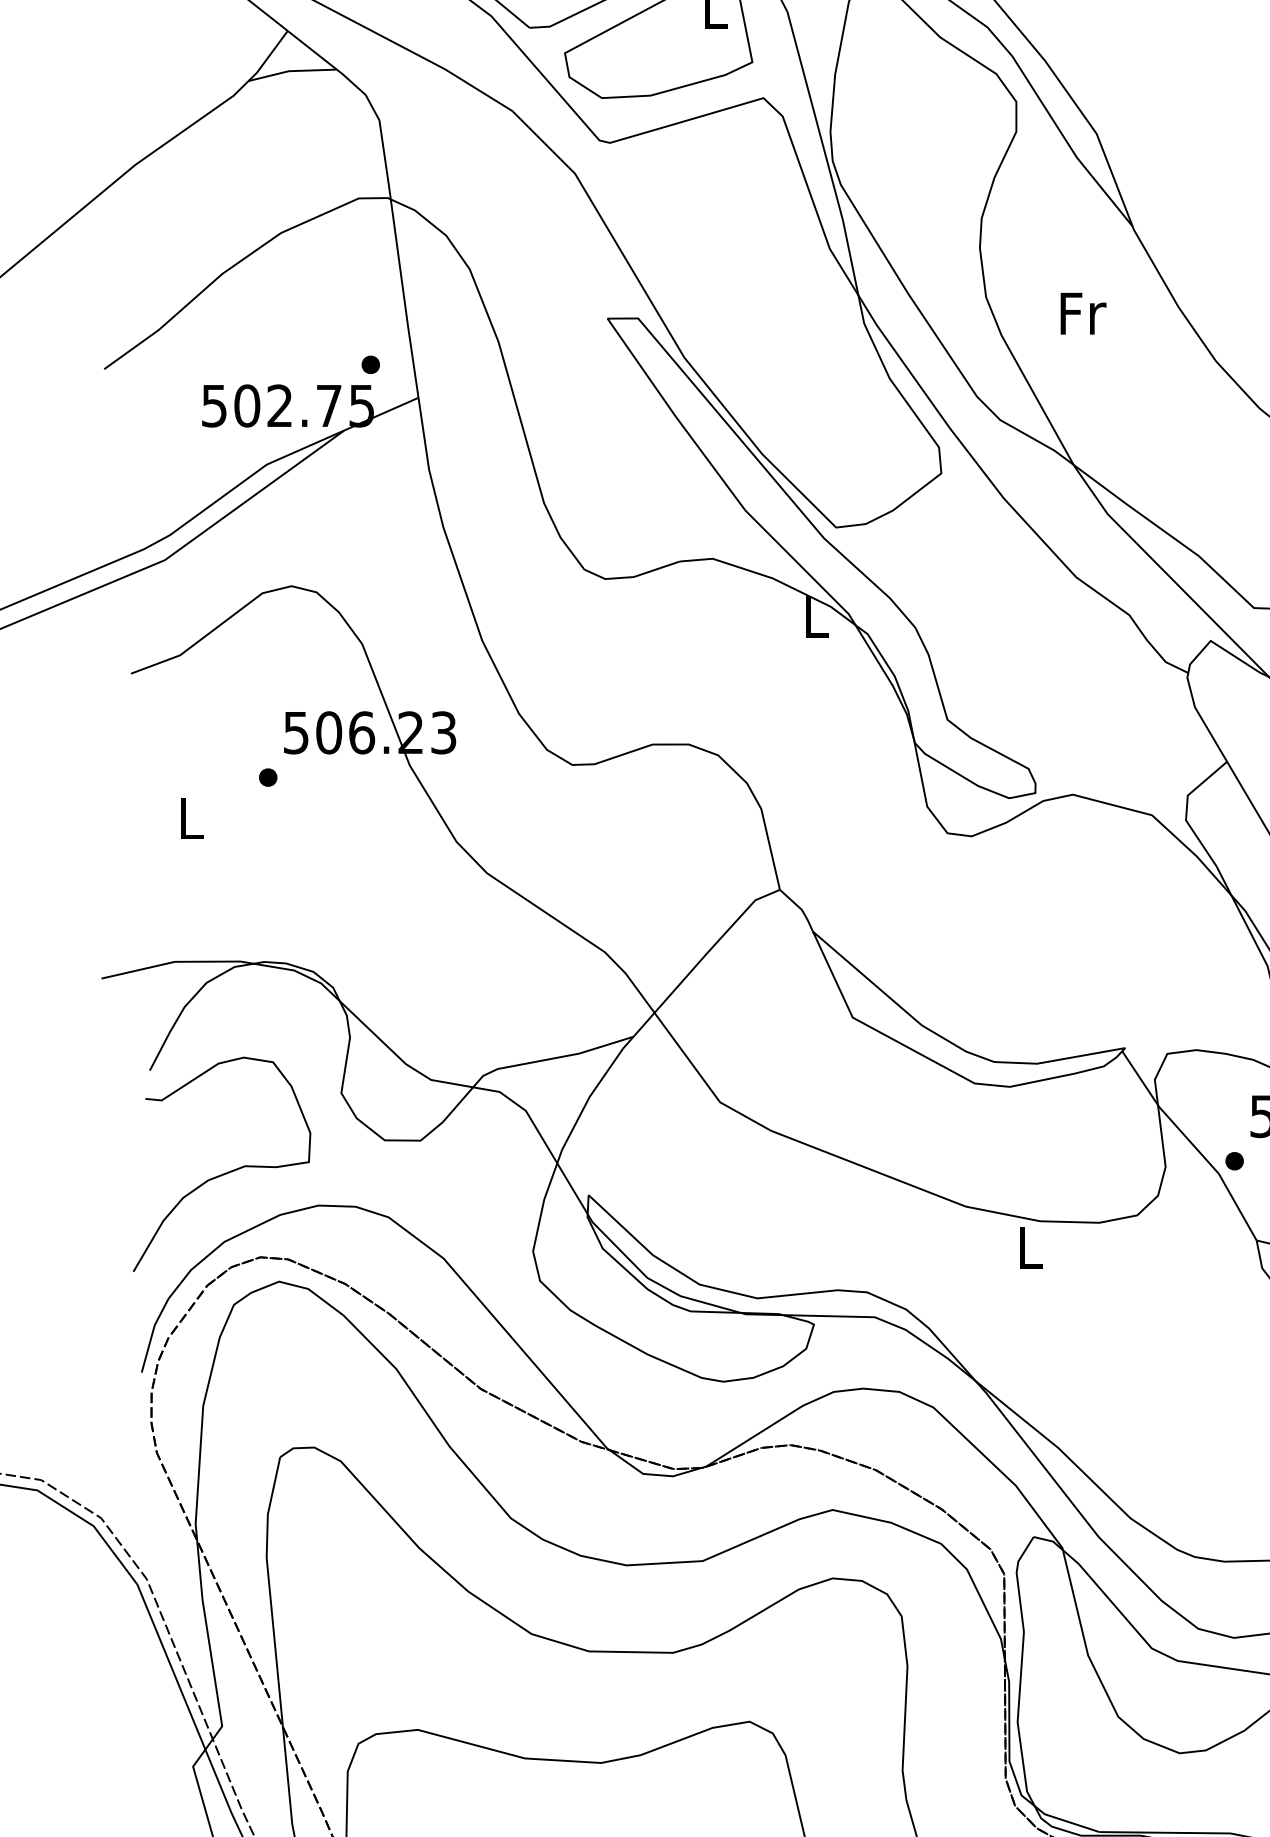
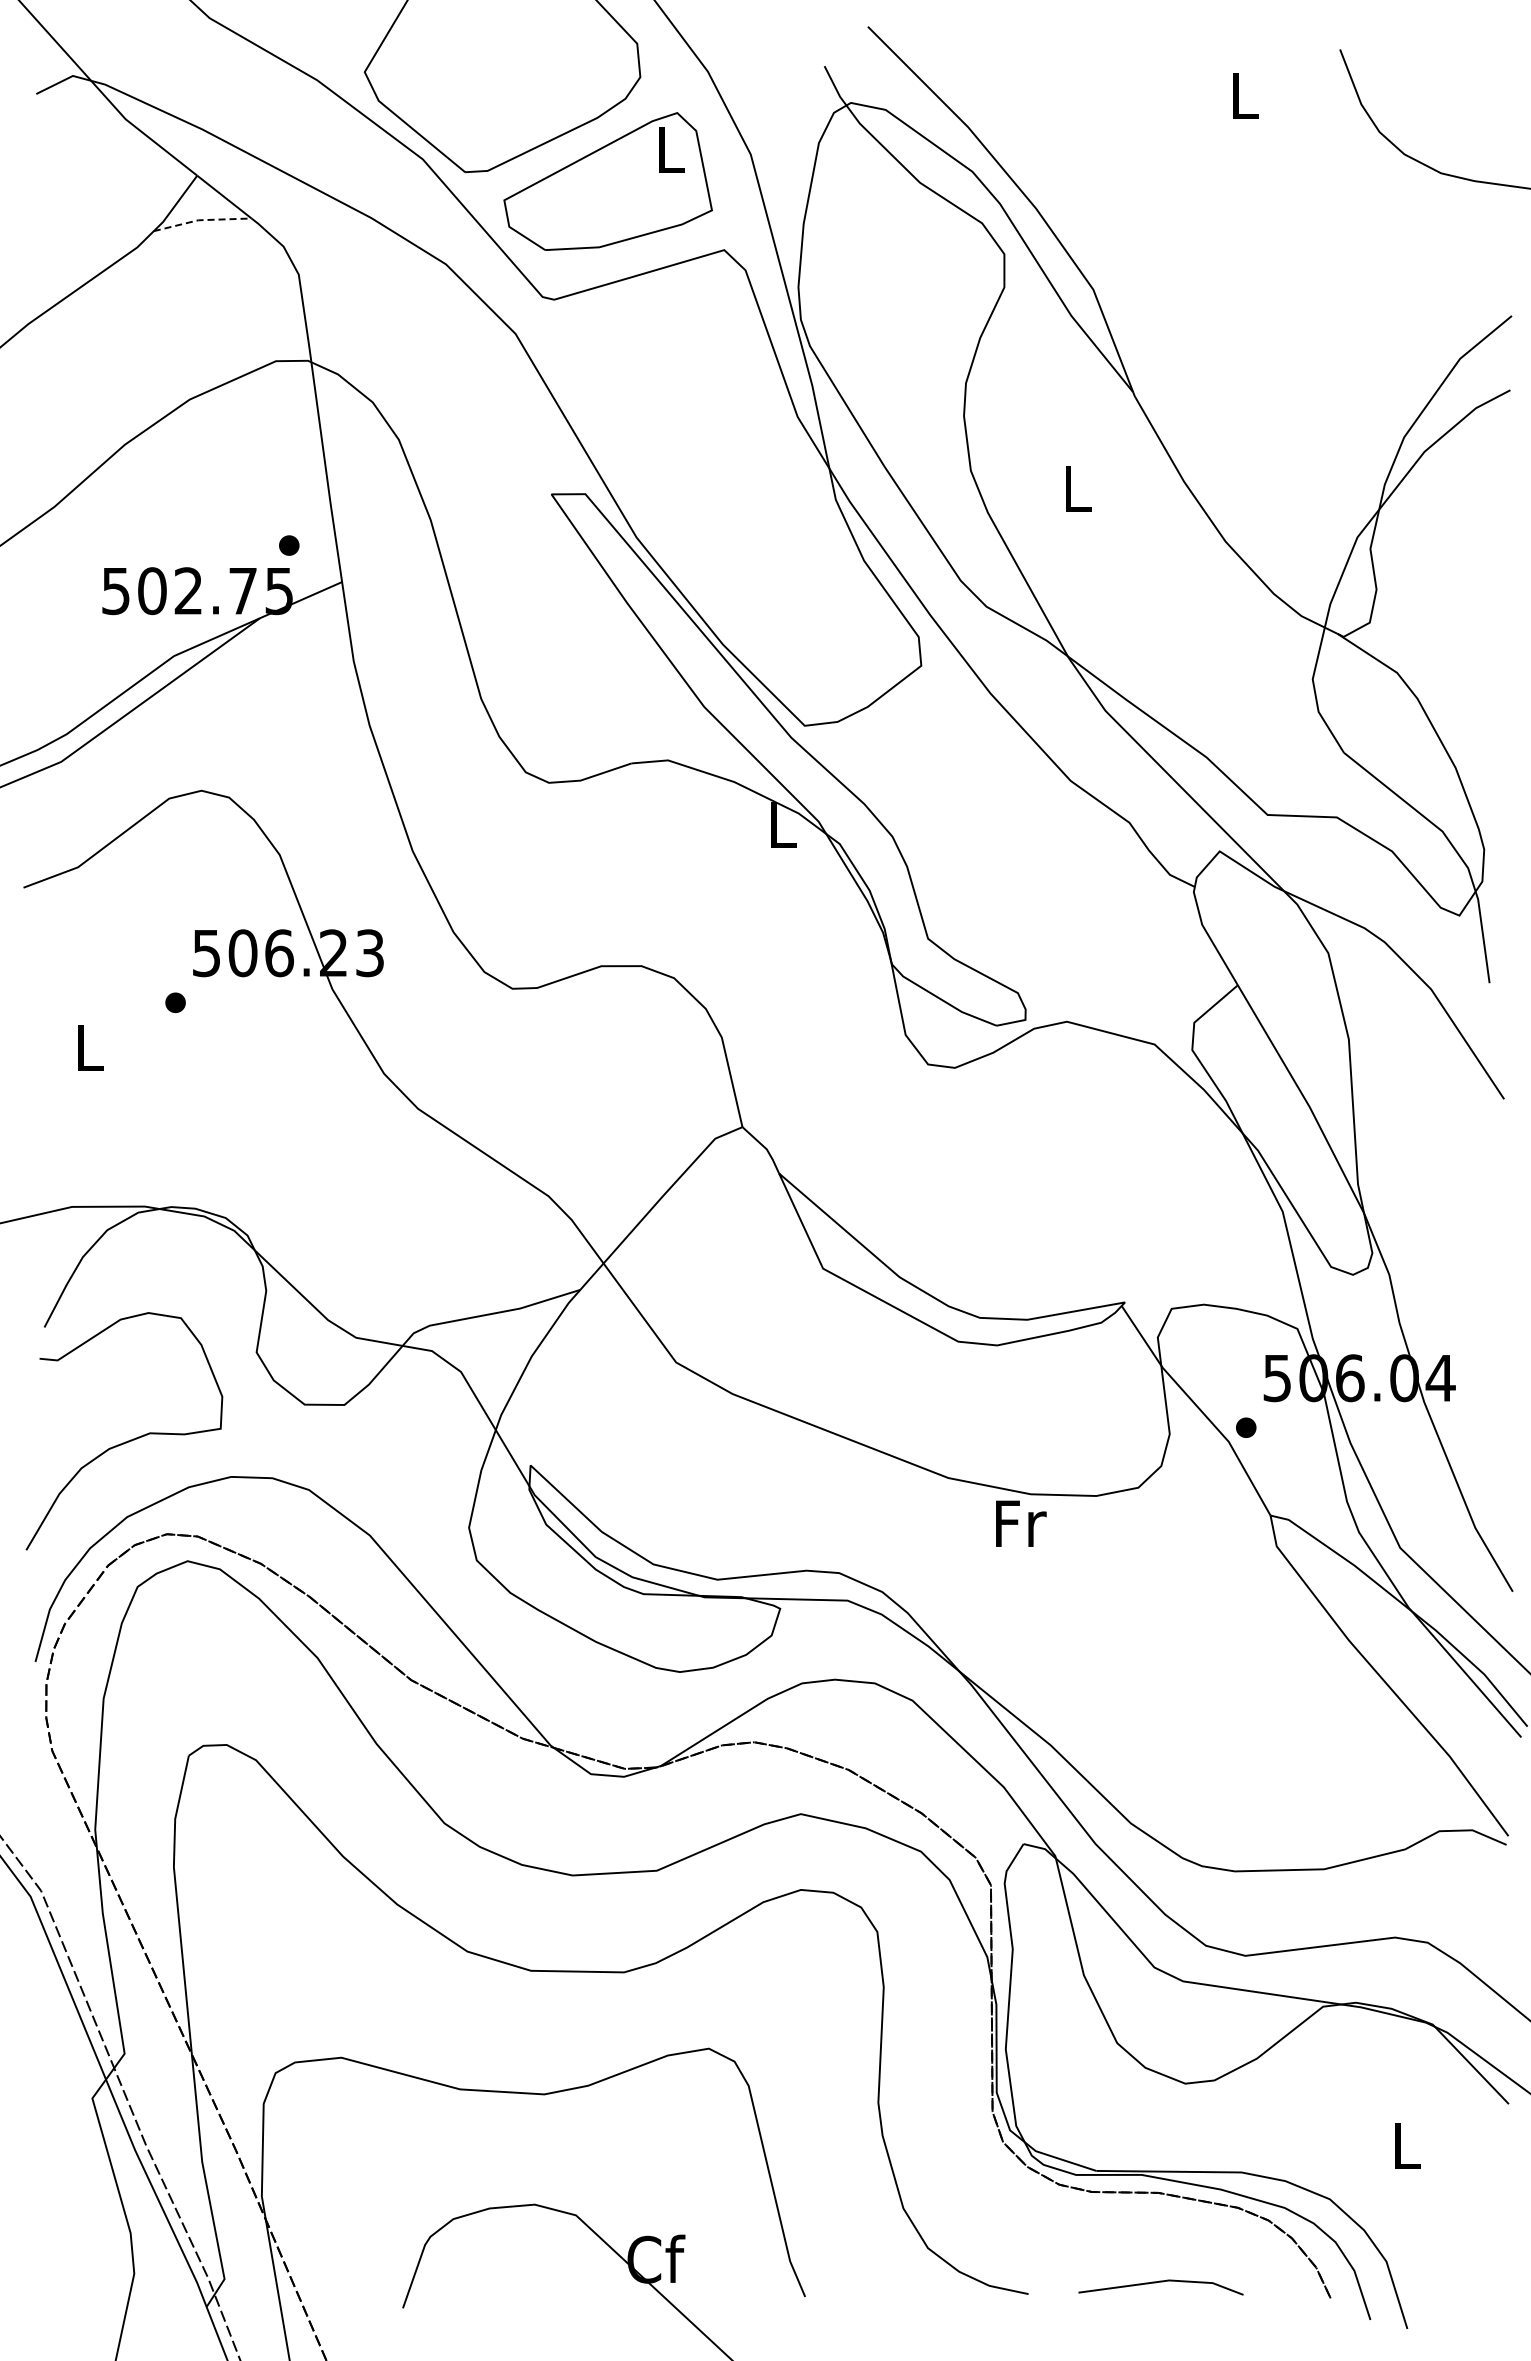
line: (292, 71) -> (202, 220), solid -> dashed
text: (1083, 313) -> (1078, 488), Fr -> L
text: (1031, 1247) -> (1021, 1523), L -> Fr

